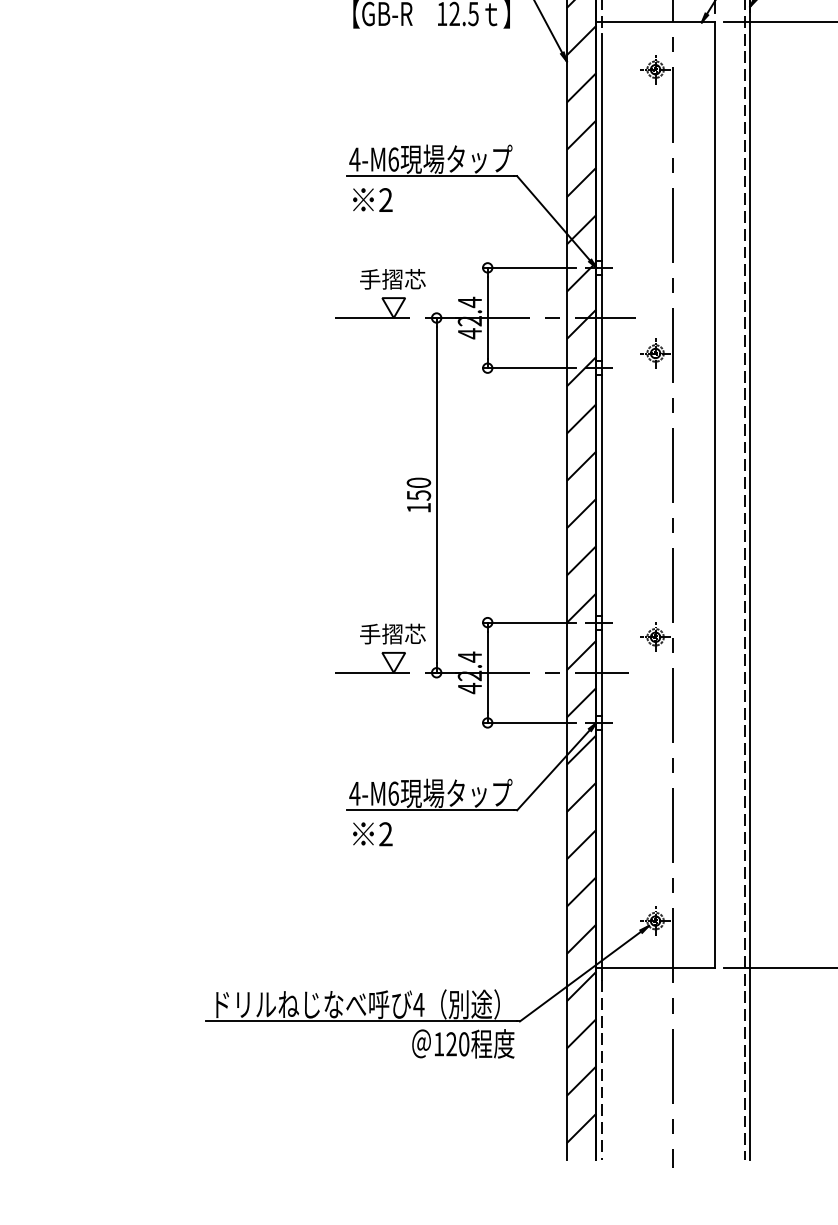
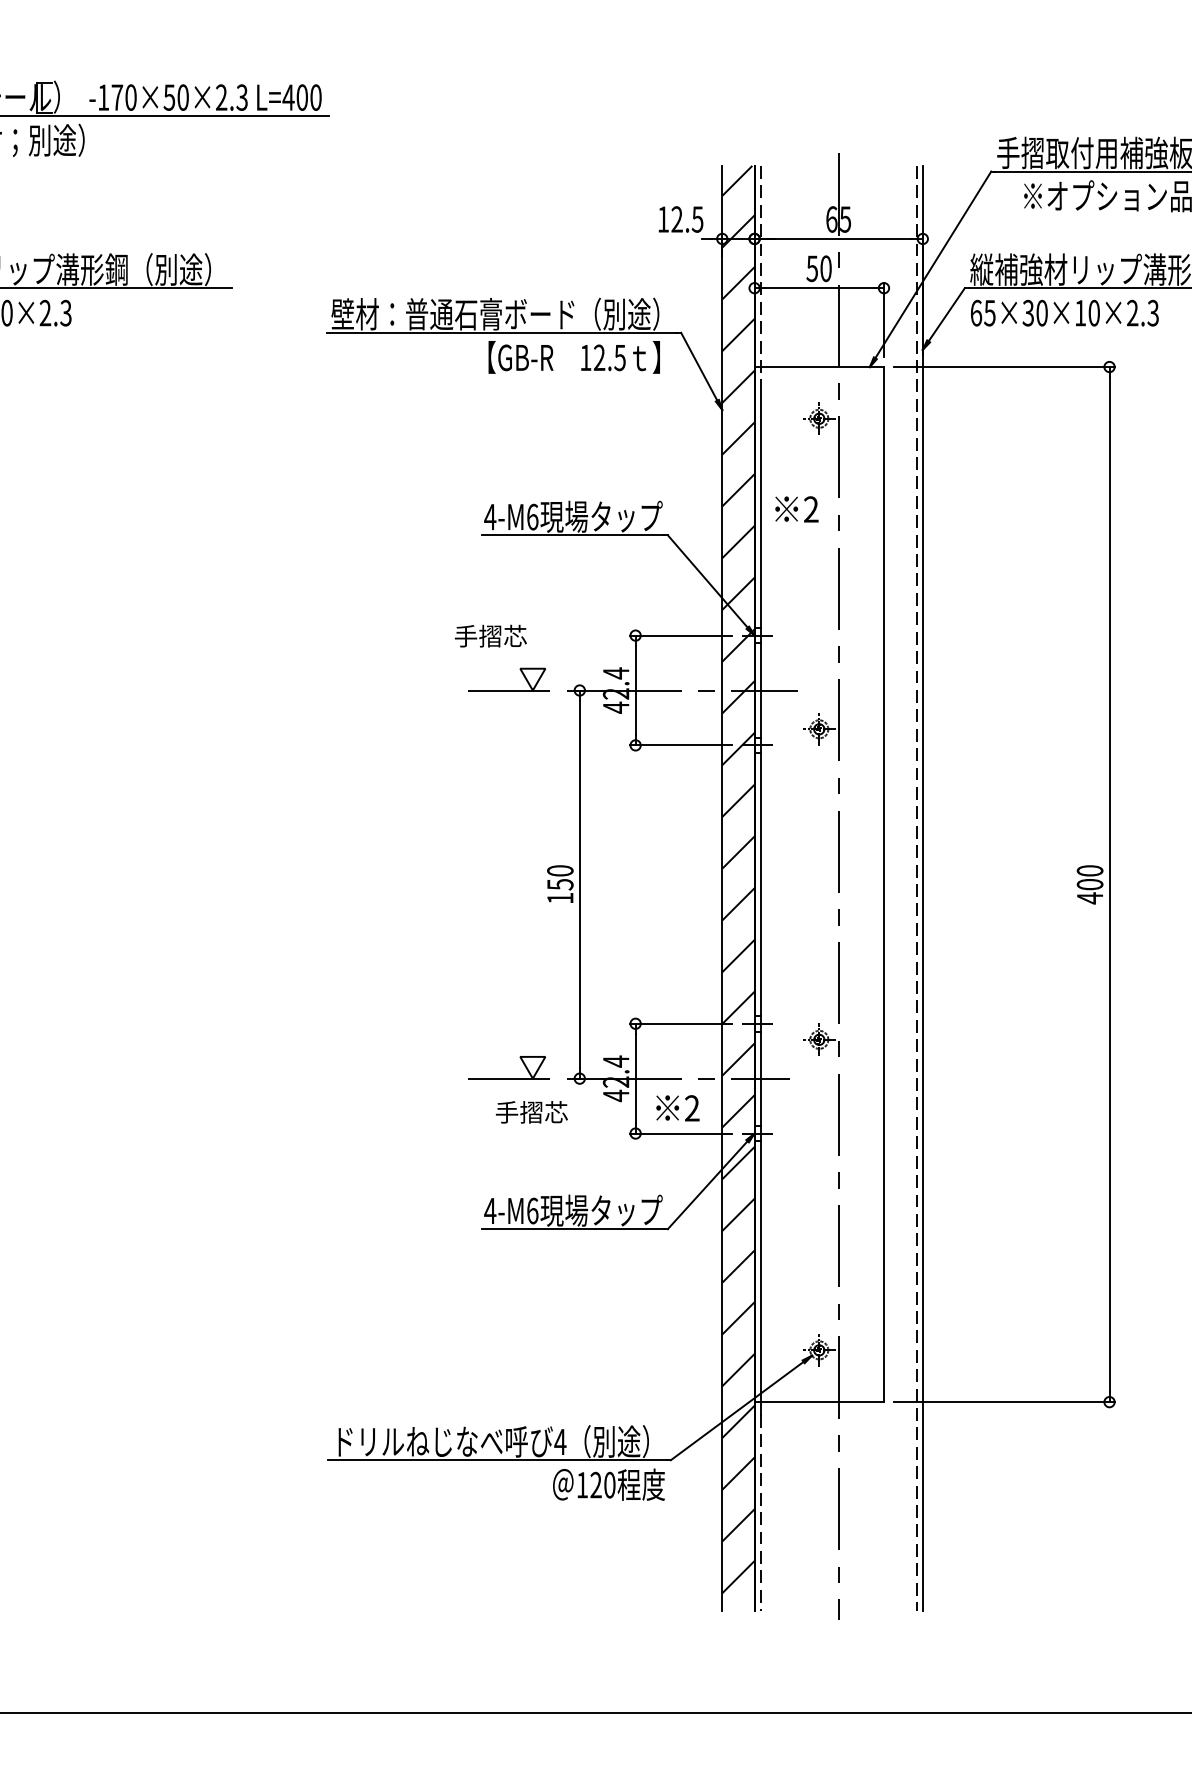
text: (372, 200) -> (796, 509), moved
text: (392, 278) -> (490, 635), moved
text: (392, 634) -> (531, 1112), moved
text: (372, 834) -> (677, 1108), moved

